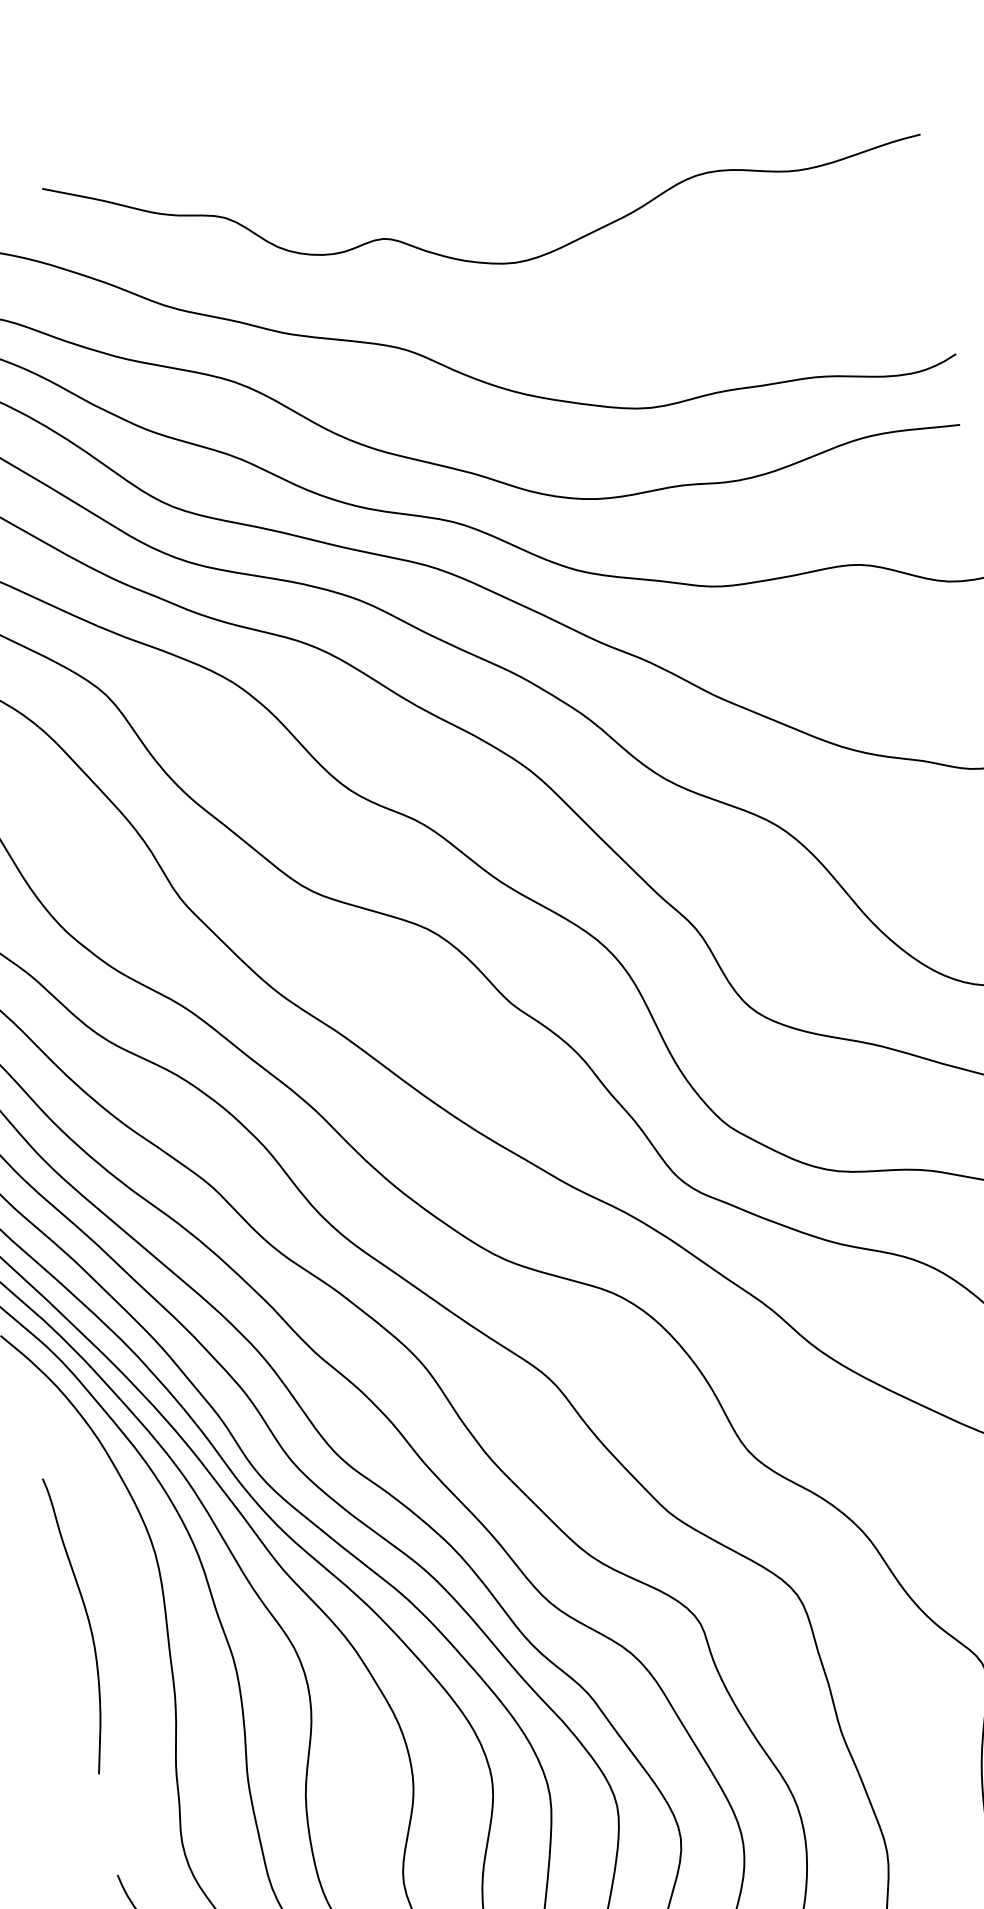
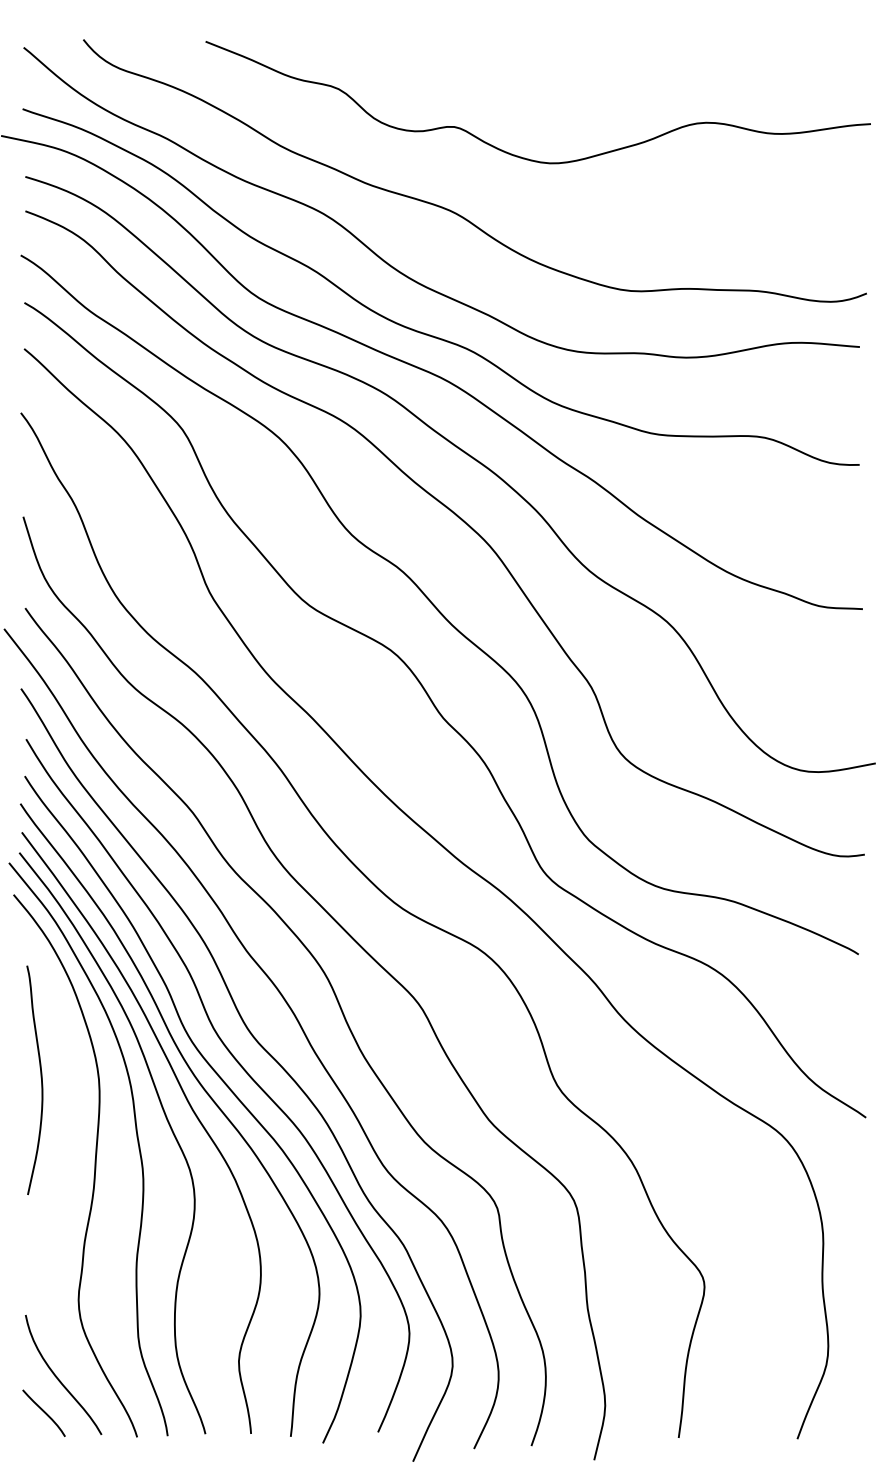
curve: (86, 1619) -> (40, 1077), moved

